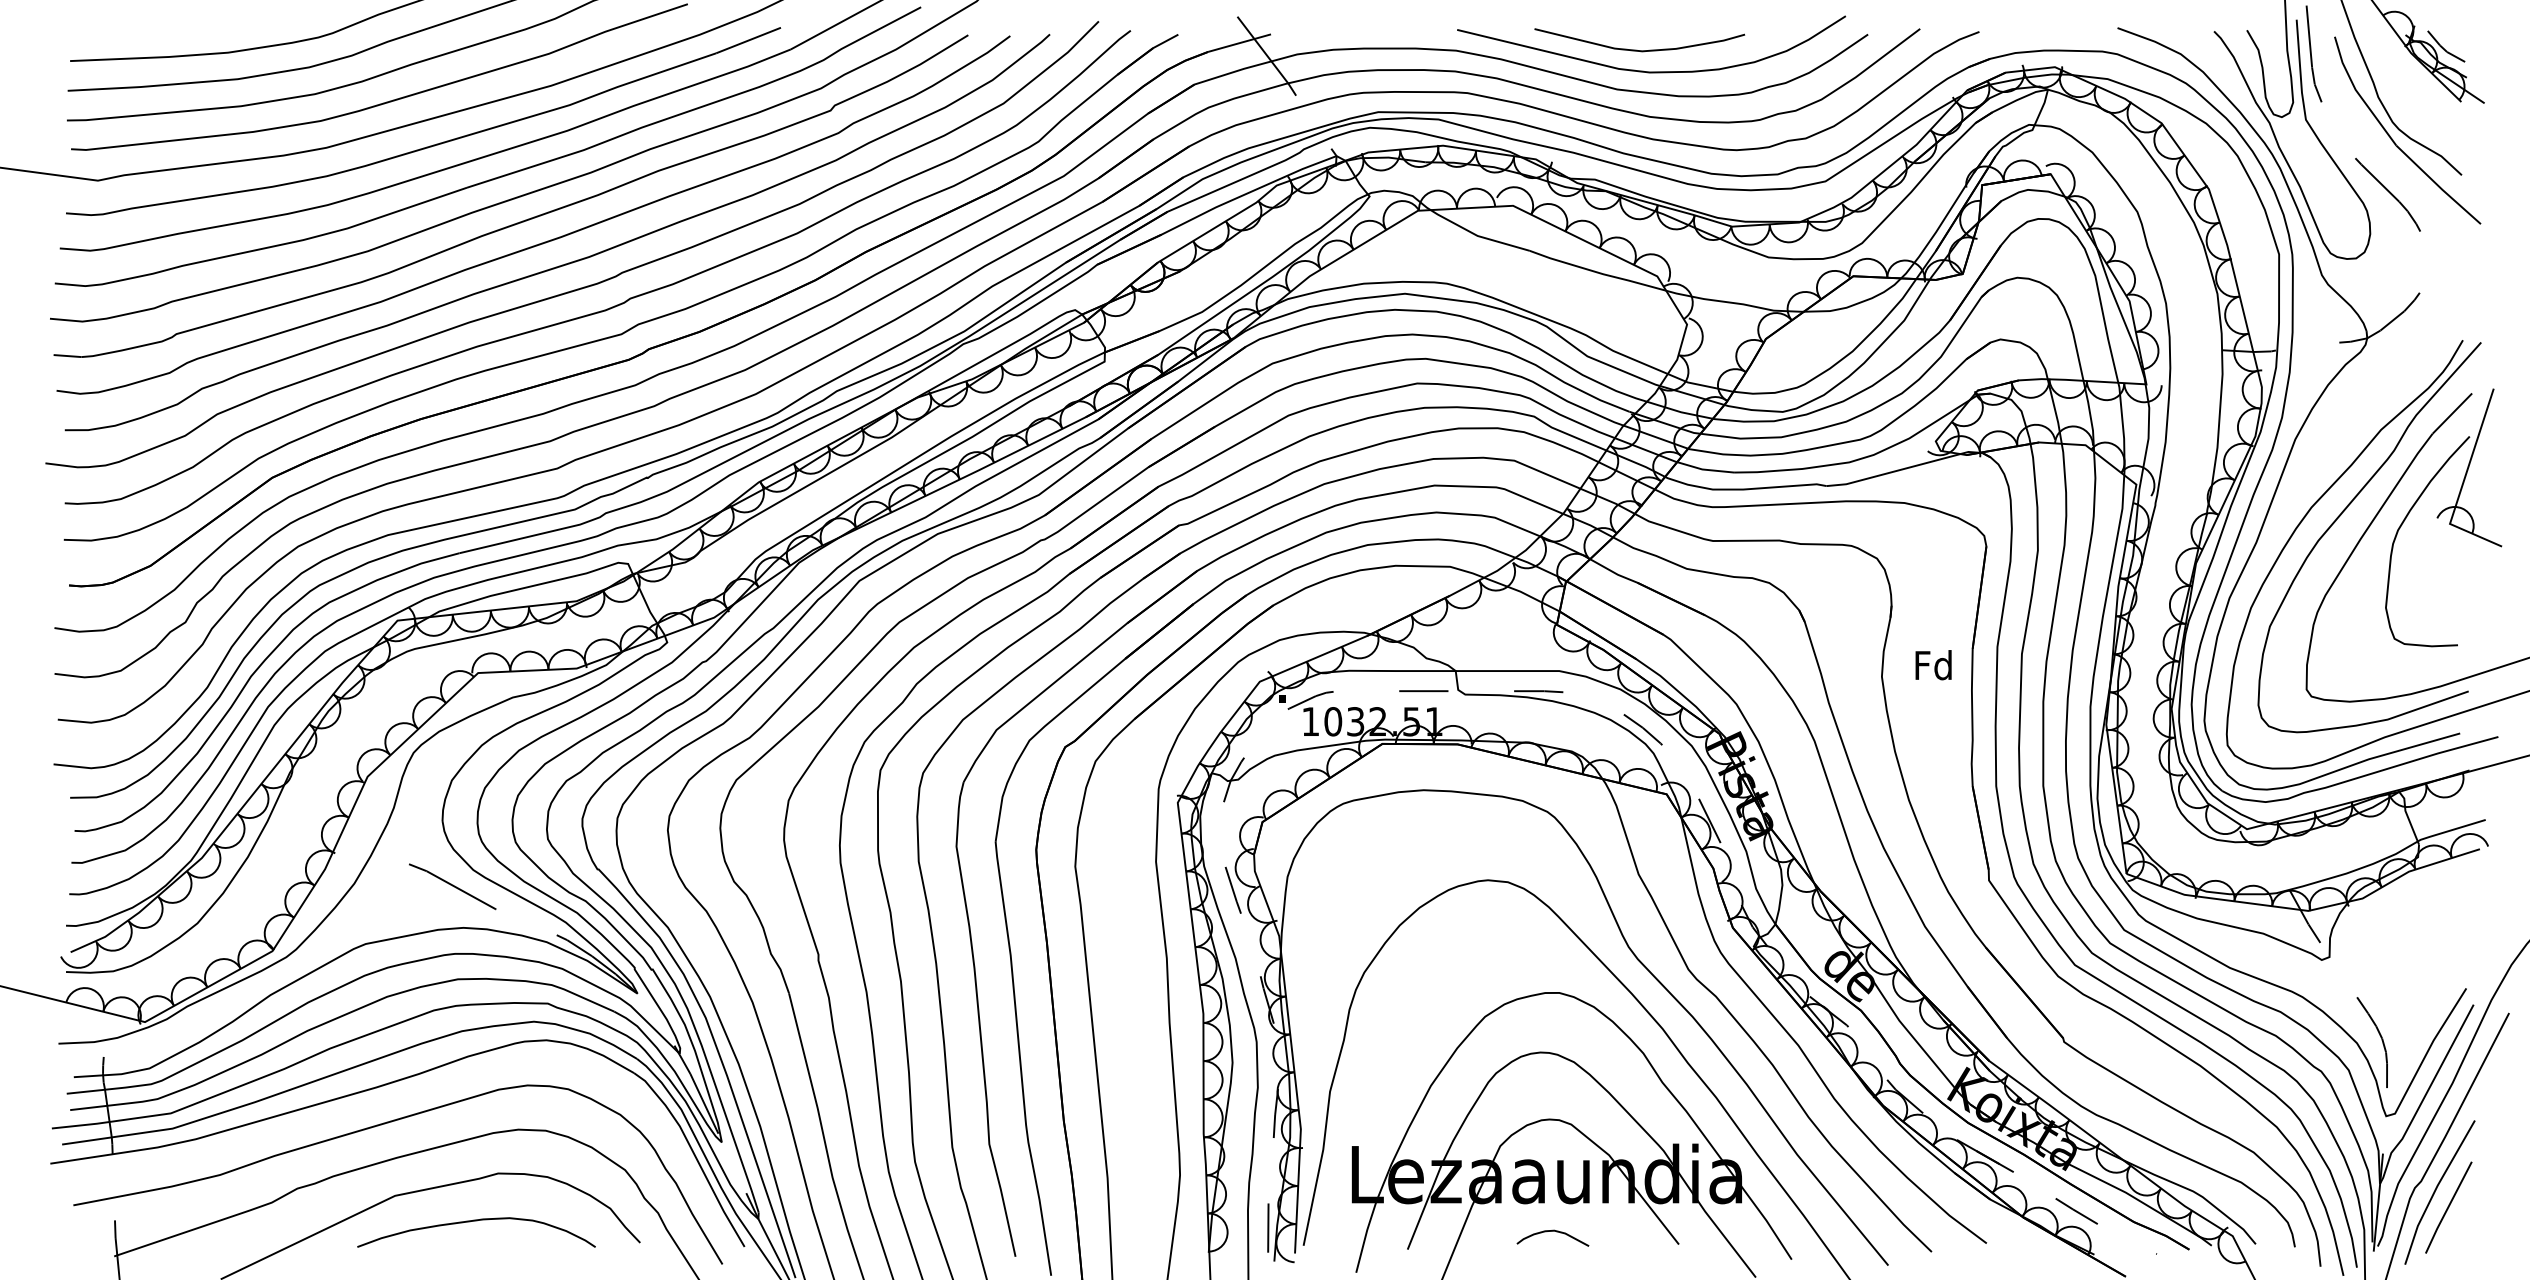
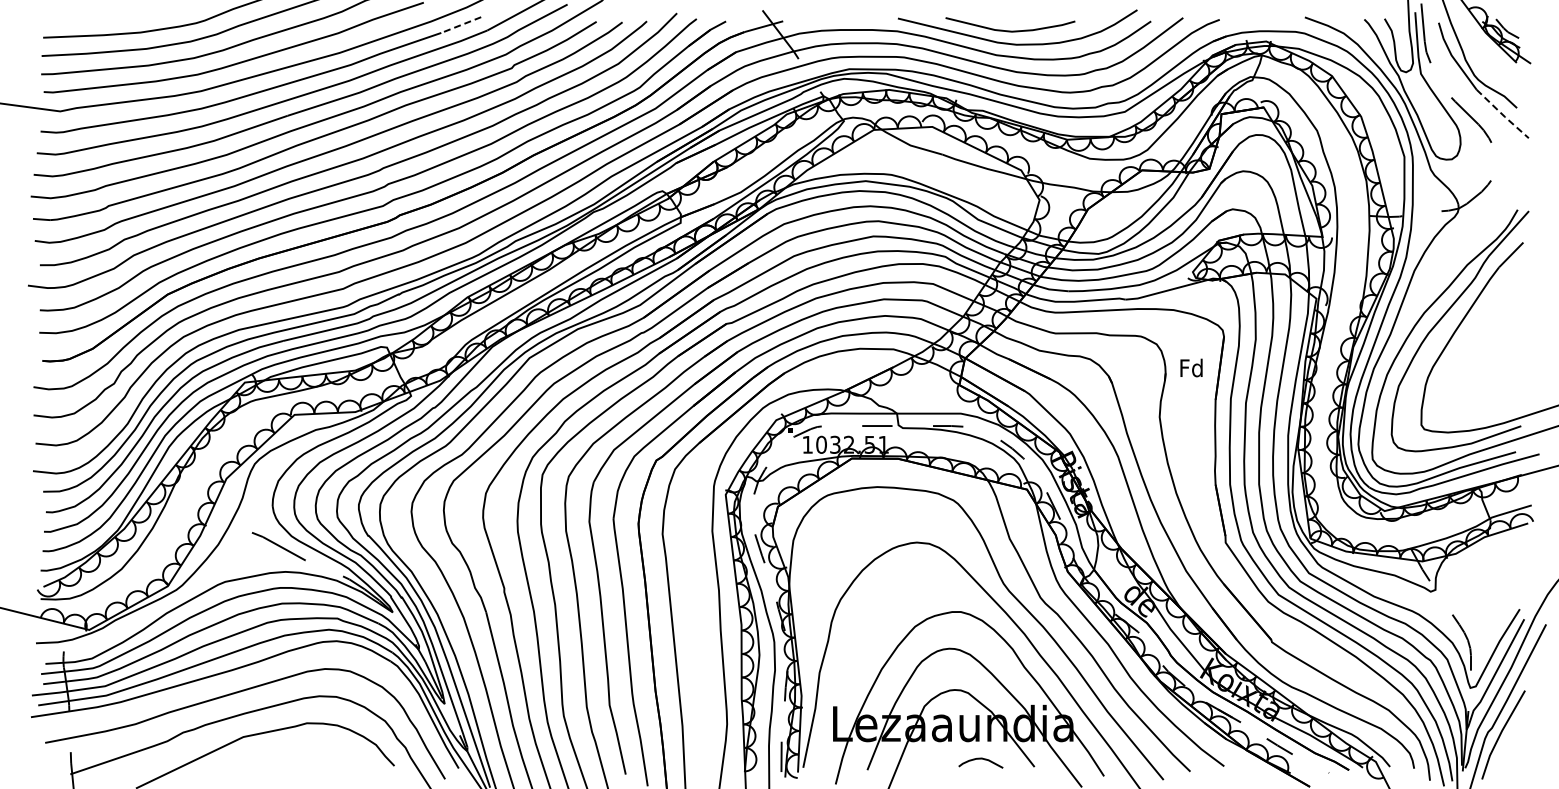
line: (747, 41) -> (460, 25), solid -> dashed
line: (2438, 187) -> (1502, 115), solid -> dashed
part: (2443, 518) -> (1505, 319), removed
text: (1933, 664) -> (1191, 367), moved
line: (2447, 1206) -> (1508, 743), removed
curve: (476, 1222) -> (293, 753), removed
curve: (1552, 1232) -> (980, 759), moved

